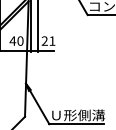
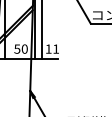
text: (12, 40) -> (16, 48), 40 -> 50
text: (44, 40) -> (48, 48), 21 -> 11

